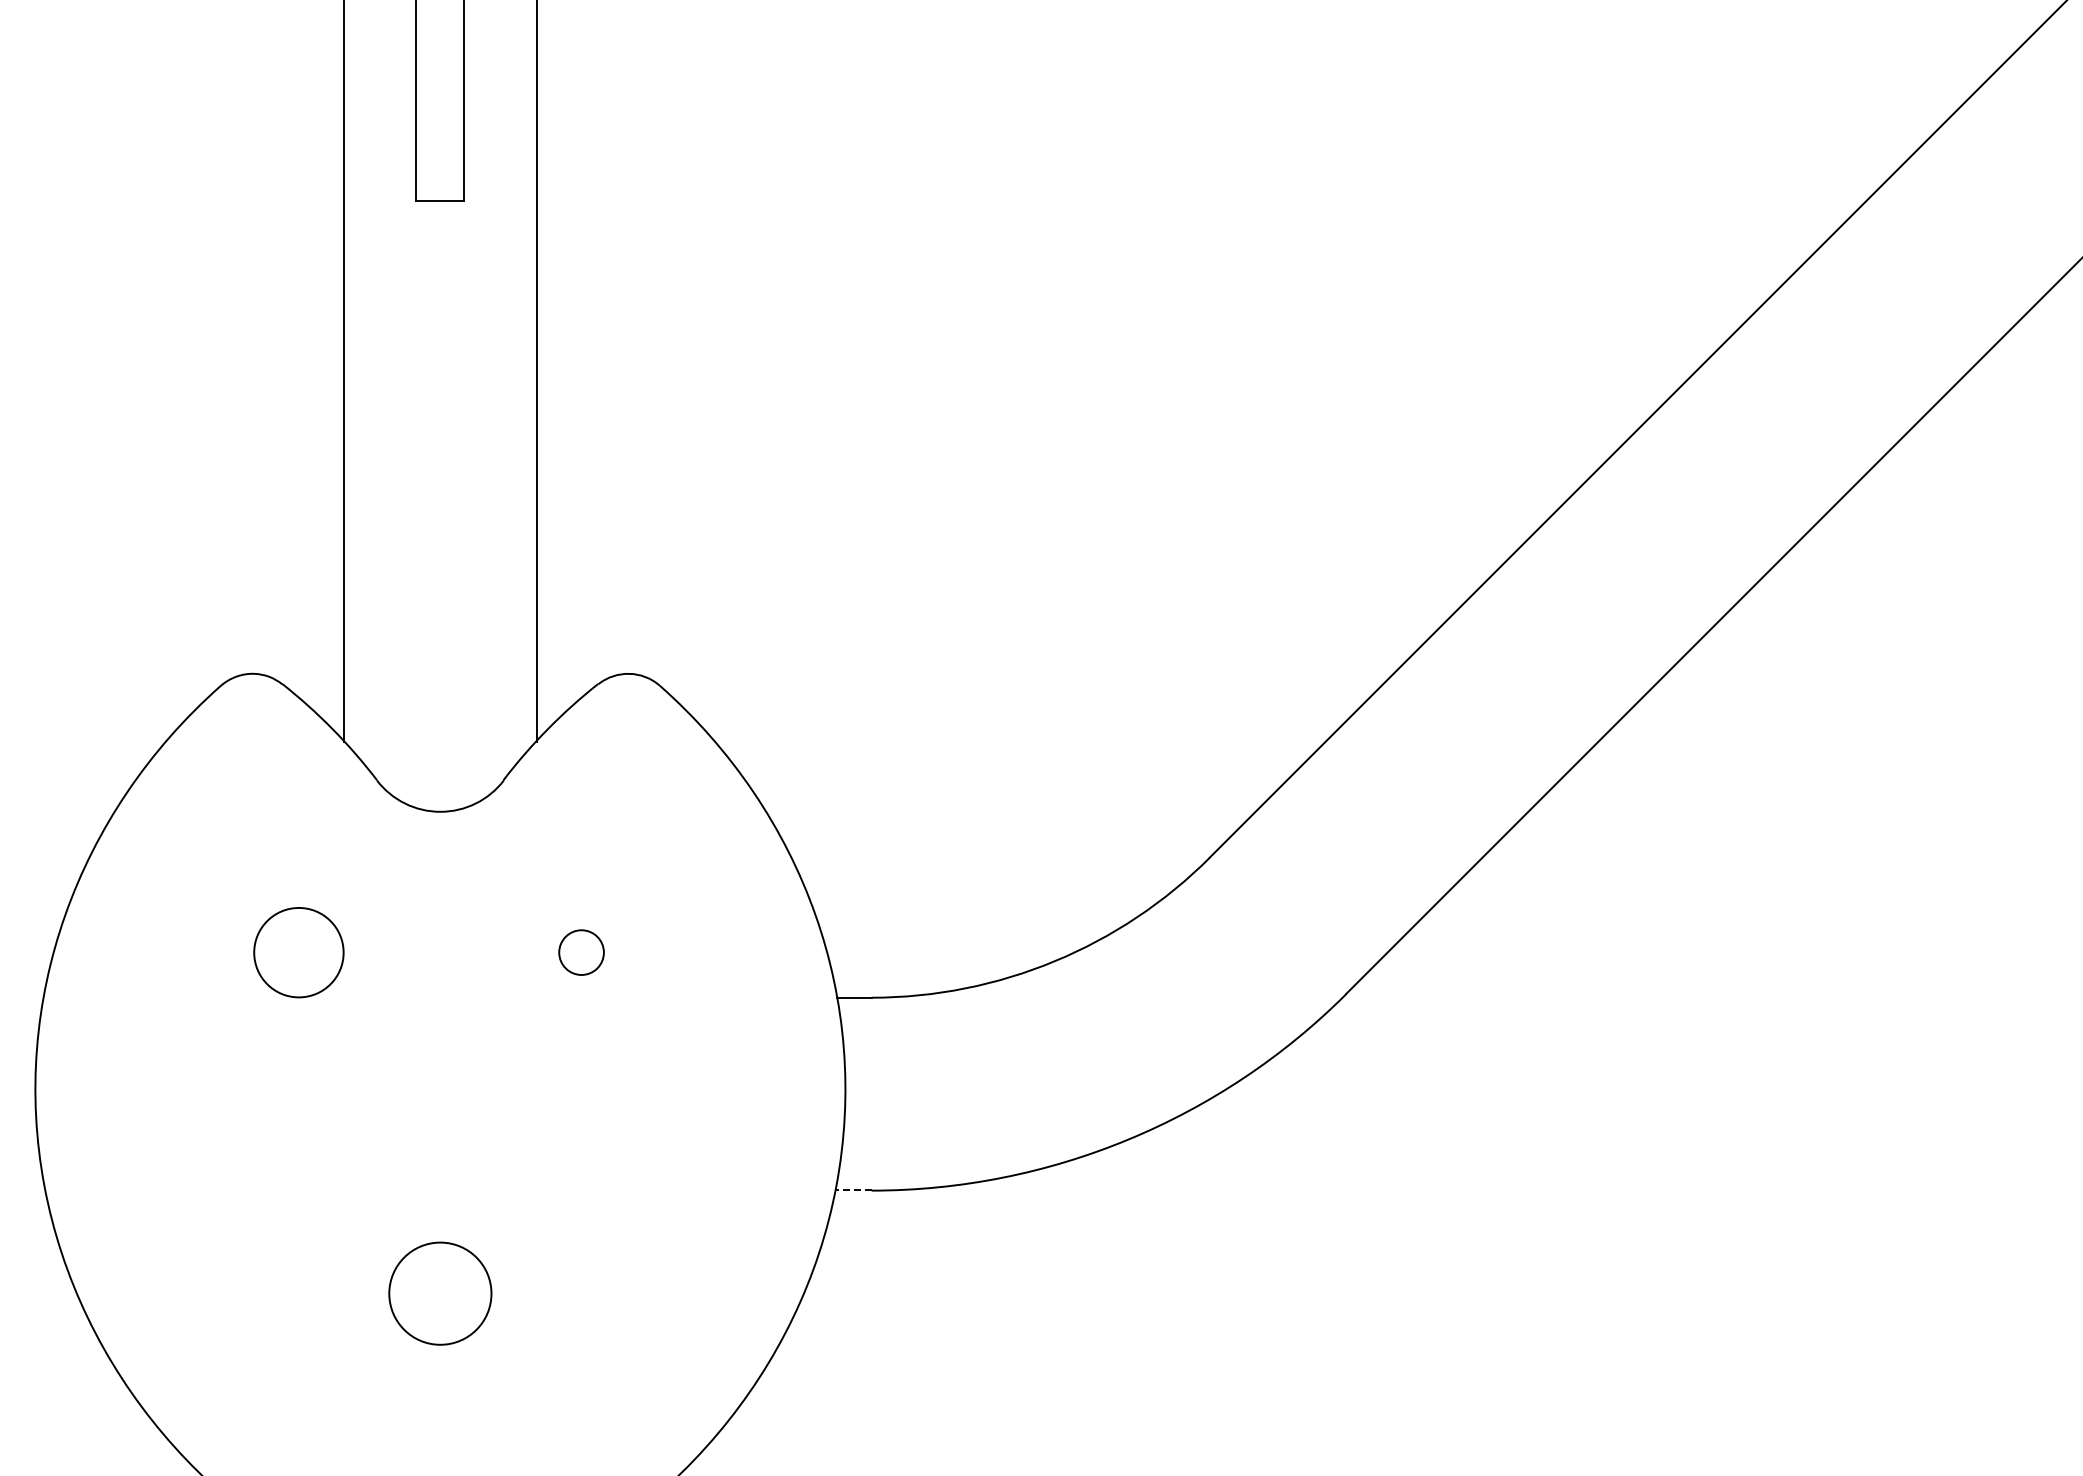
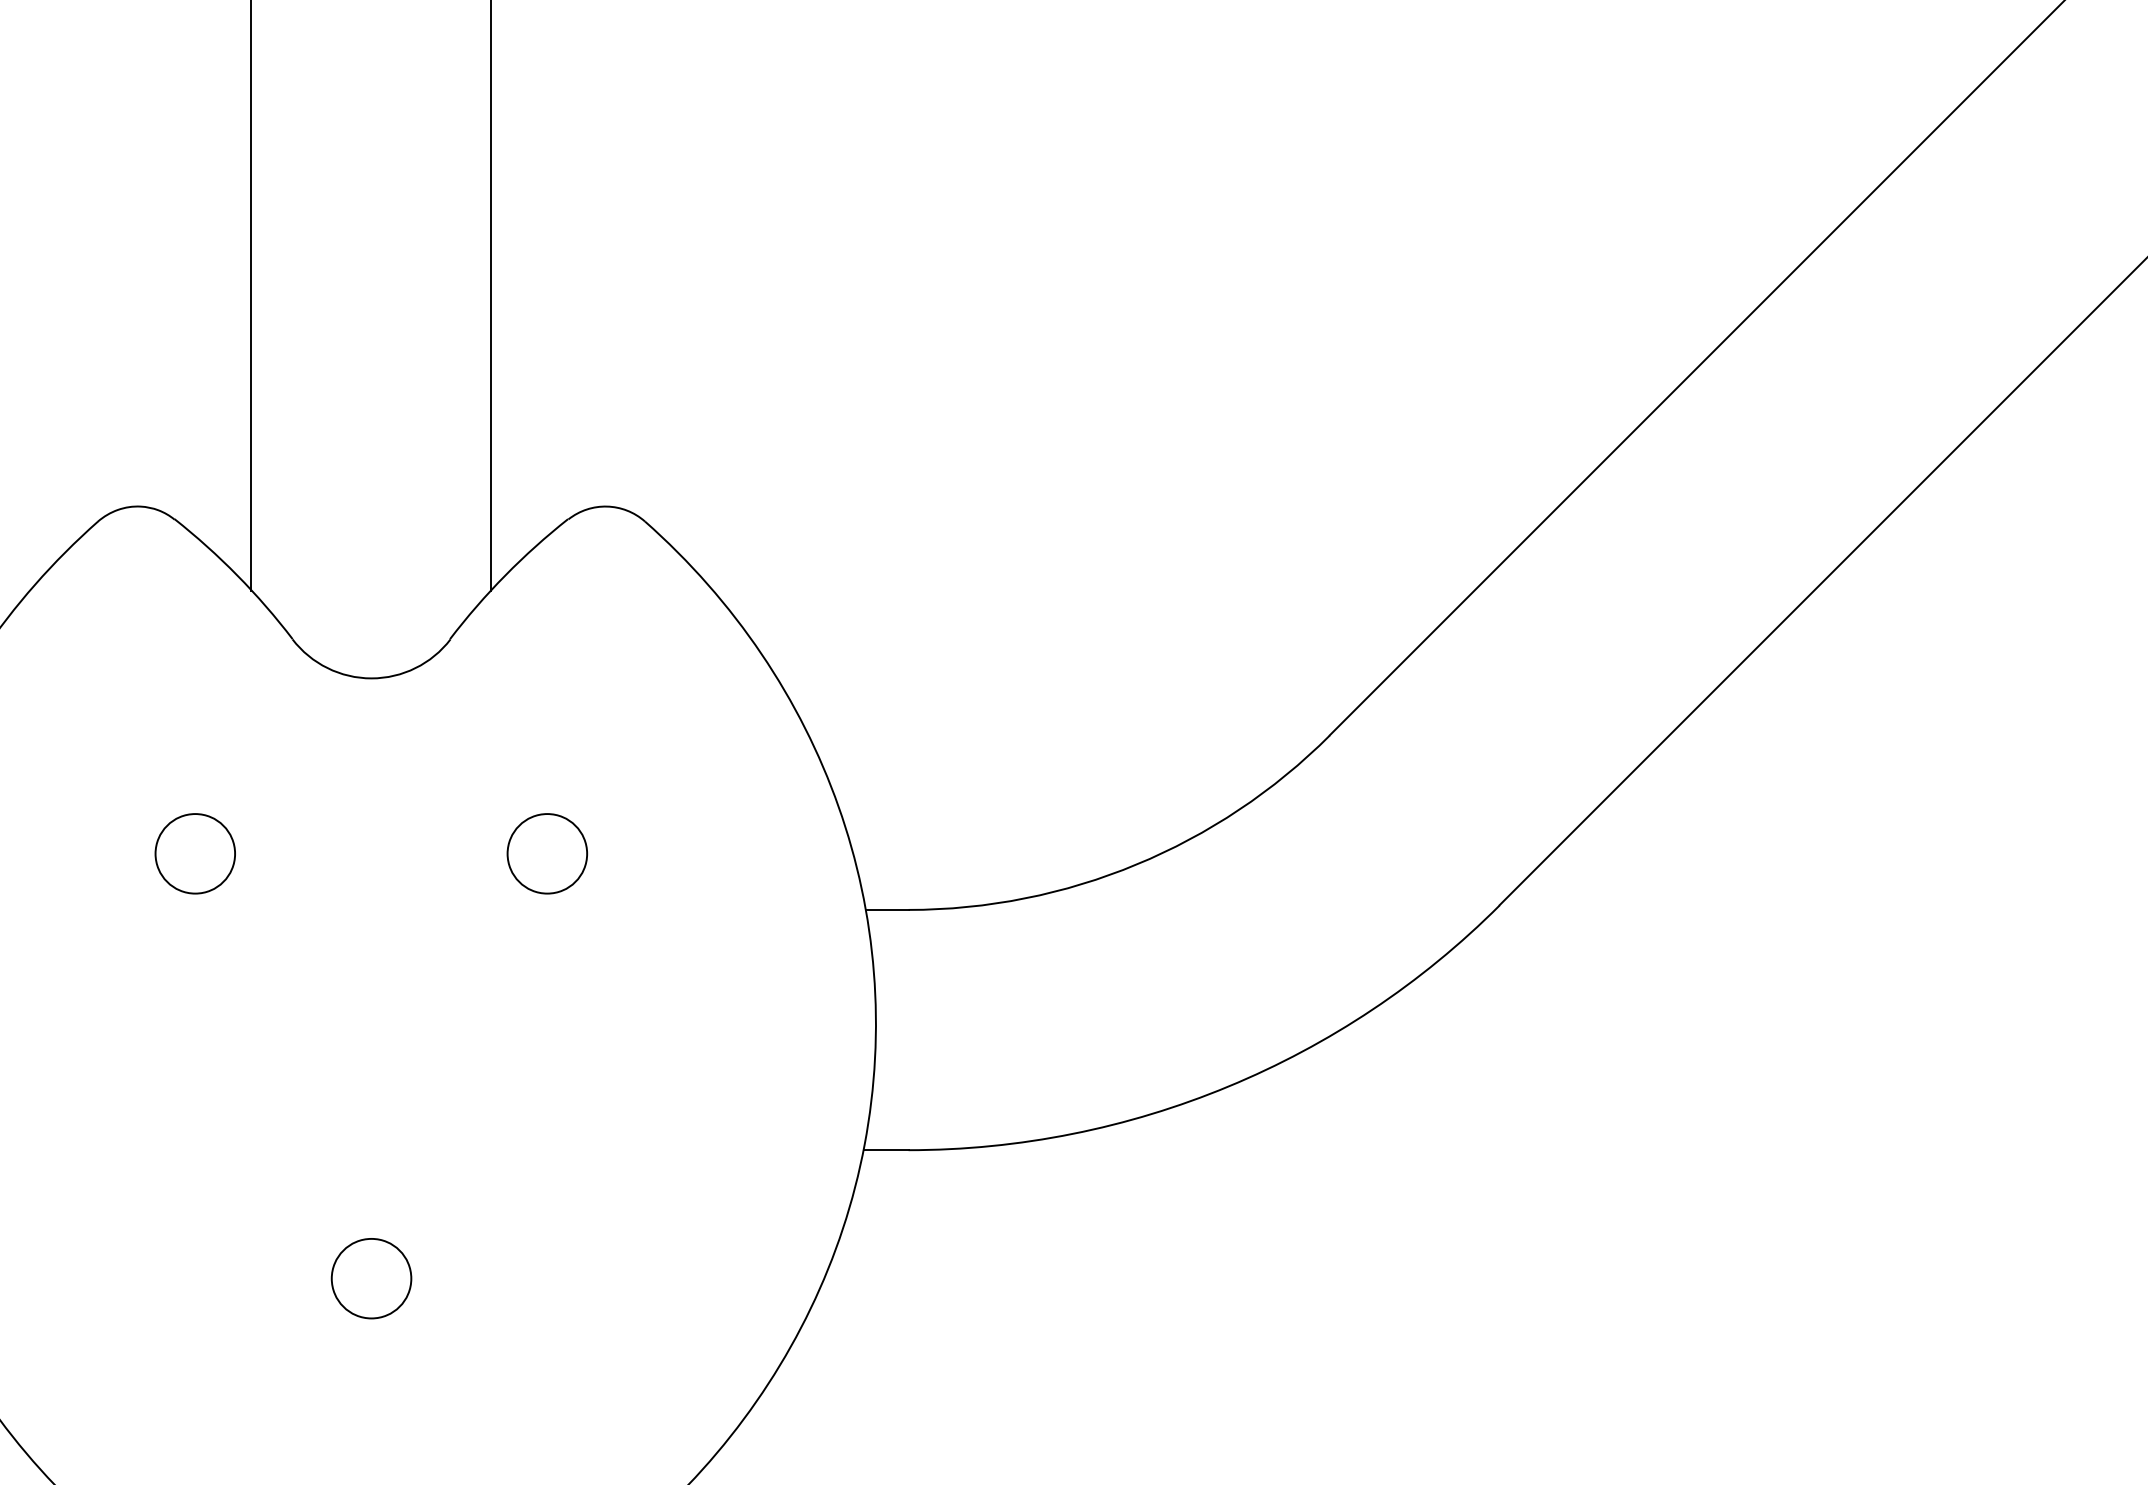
circle: (298, 952) -> (194, 853), size x0.71
circle: (581, 952) -> (547, 853), size x1.43
line: (853, 1190) -> (885, 1150), dashed -> solid
circle: (440, 1293) -> (371, 1278), size x0.62

